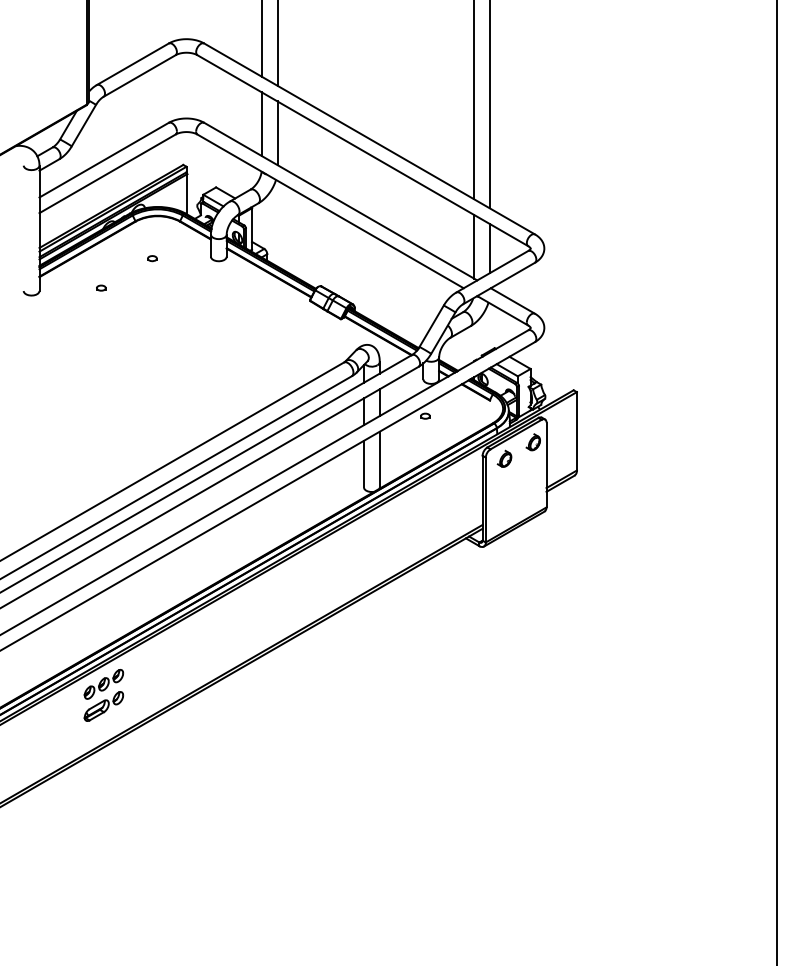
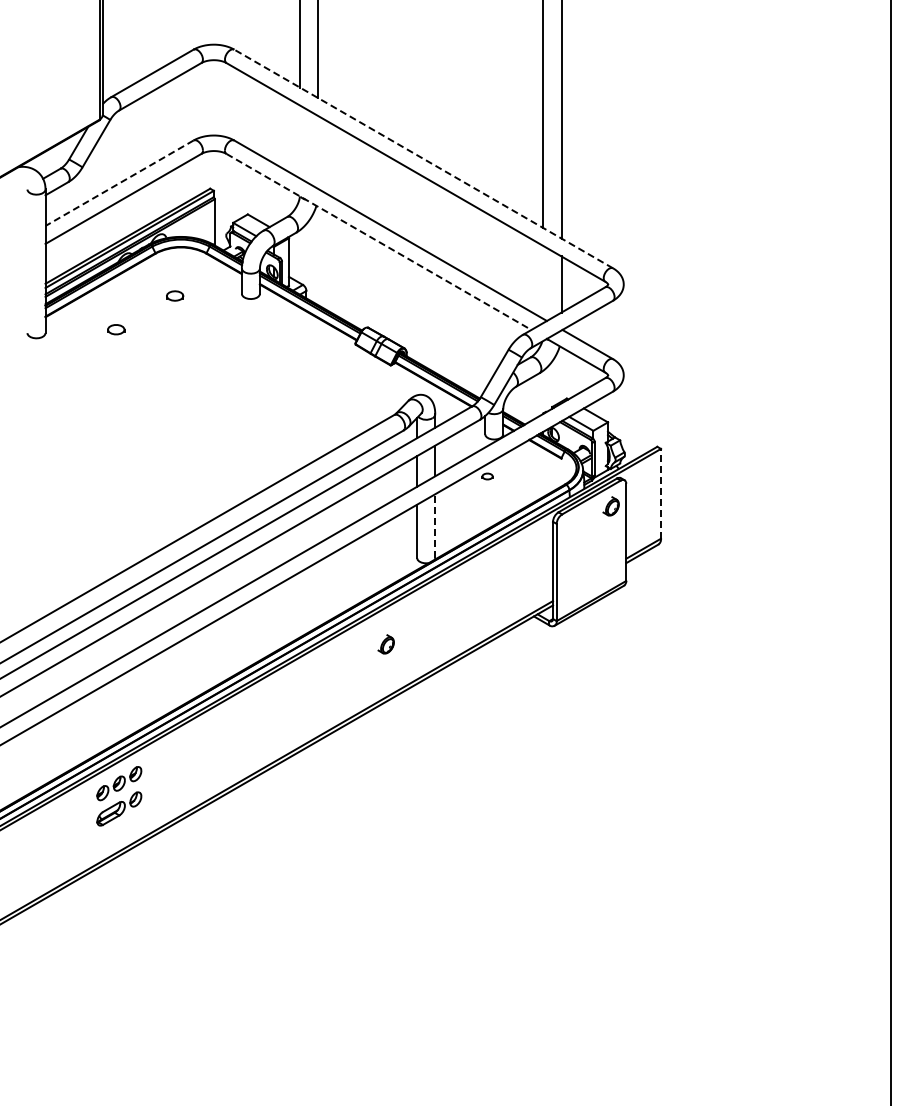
line: (262, 123) -> (300, 141), removed
line: (277, 132) -> (318, 151), removed
line: (369, 138) -> (423, 158), solid -> dashed
line: (104, 160) -> (119, 183), solid -> dashed
line: (331, 211) -> (379, 242), solid -> dashed
line: (474, 246) -> (543, 282), removed
part: (152, 258) -> (174, 295), size x1.6
part: (101, 287) -> (116, 329), size x1.6
line: (576, 431) -> (660, 493), solid -> dashed
part: (503, 458) -> (385, 644), moved
line: (379, 459) -> (435, 526), solid -> dashed

